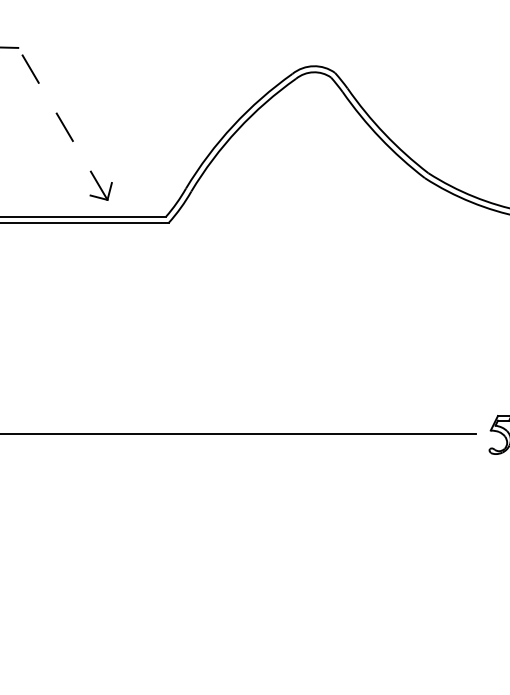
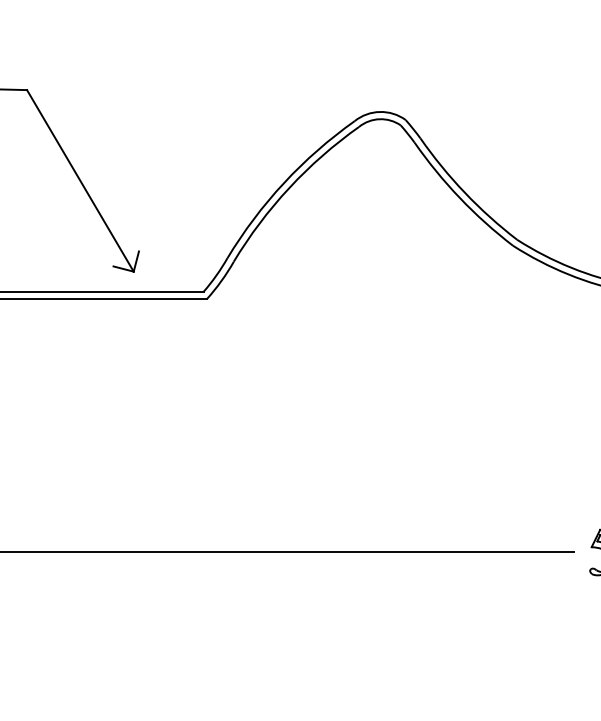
line: (62, 123) -> (79, 180), dashed -> solid

